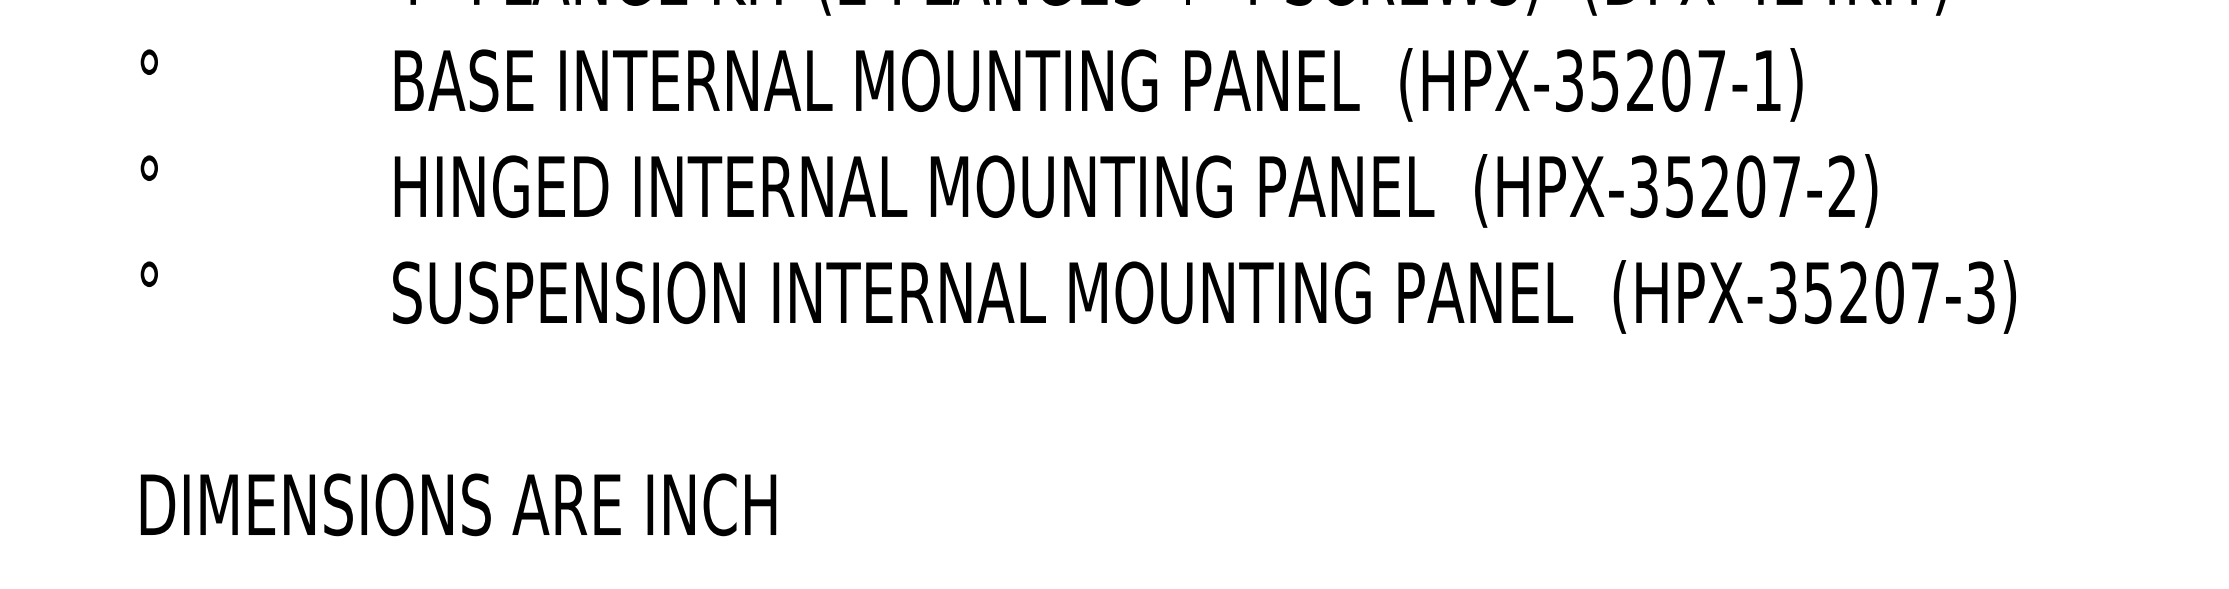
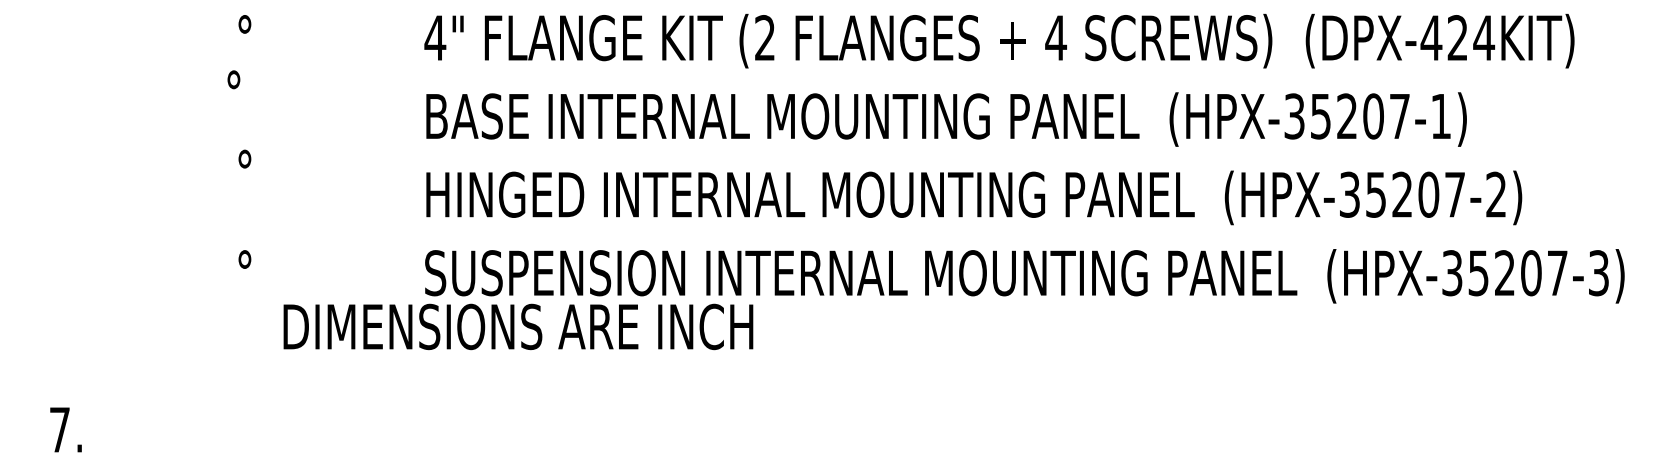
text: (148, 61) -> (233, 79), moved
text: (148, 167) -> (244, 158), moved
text: (458, 504) -> (518, 326), moved

